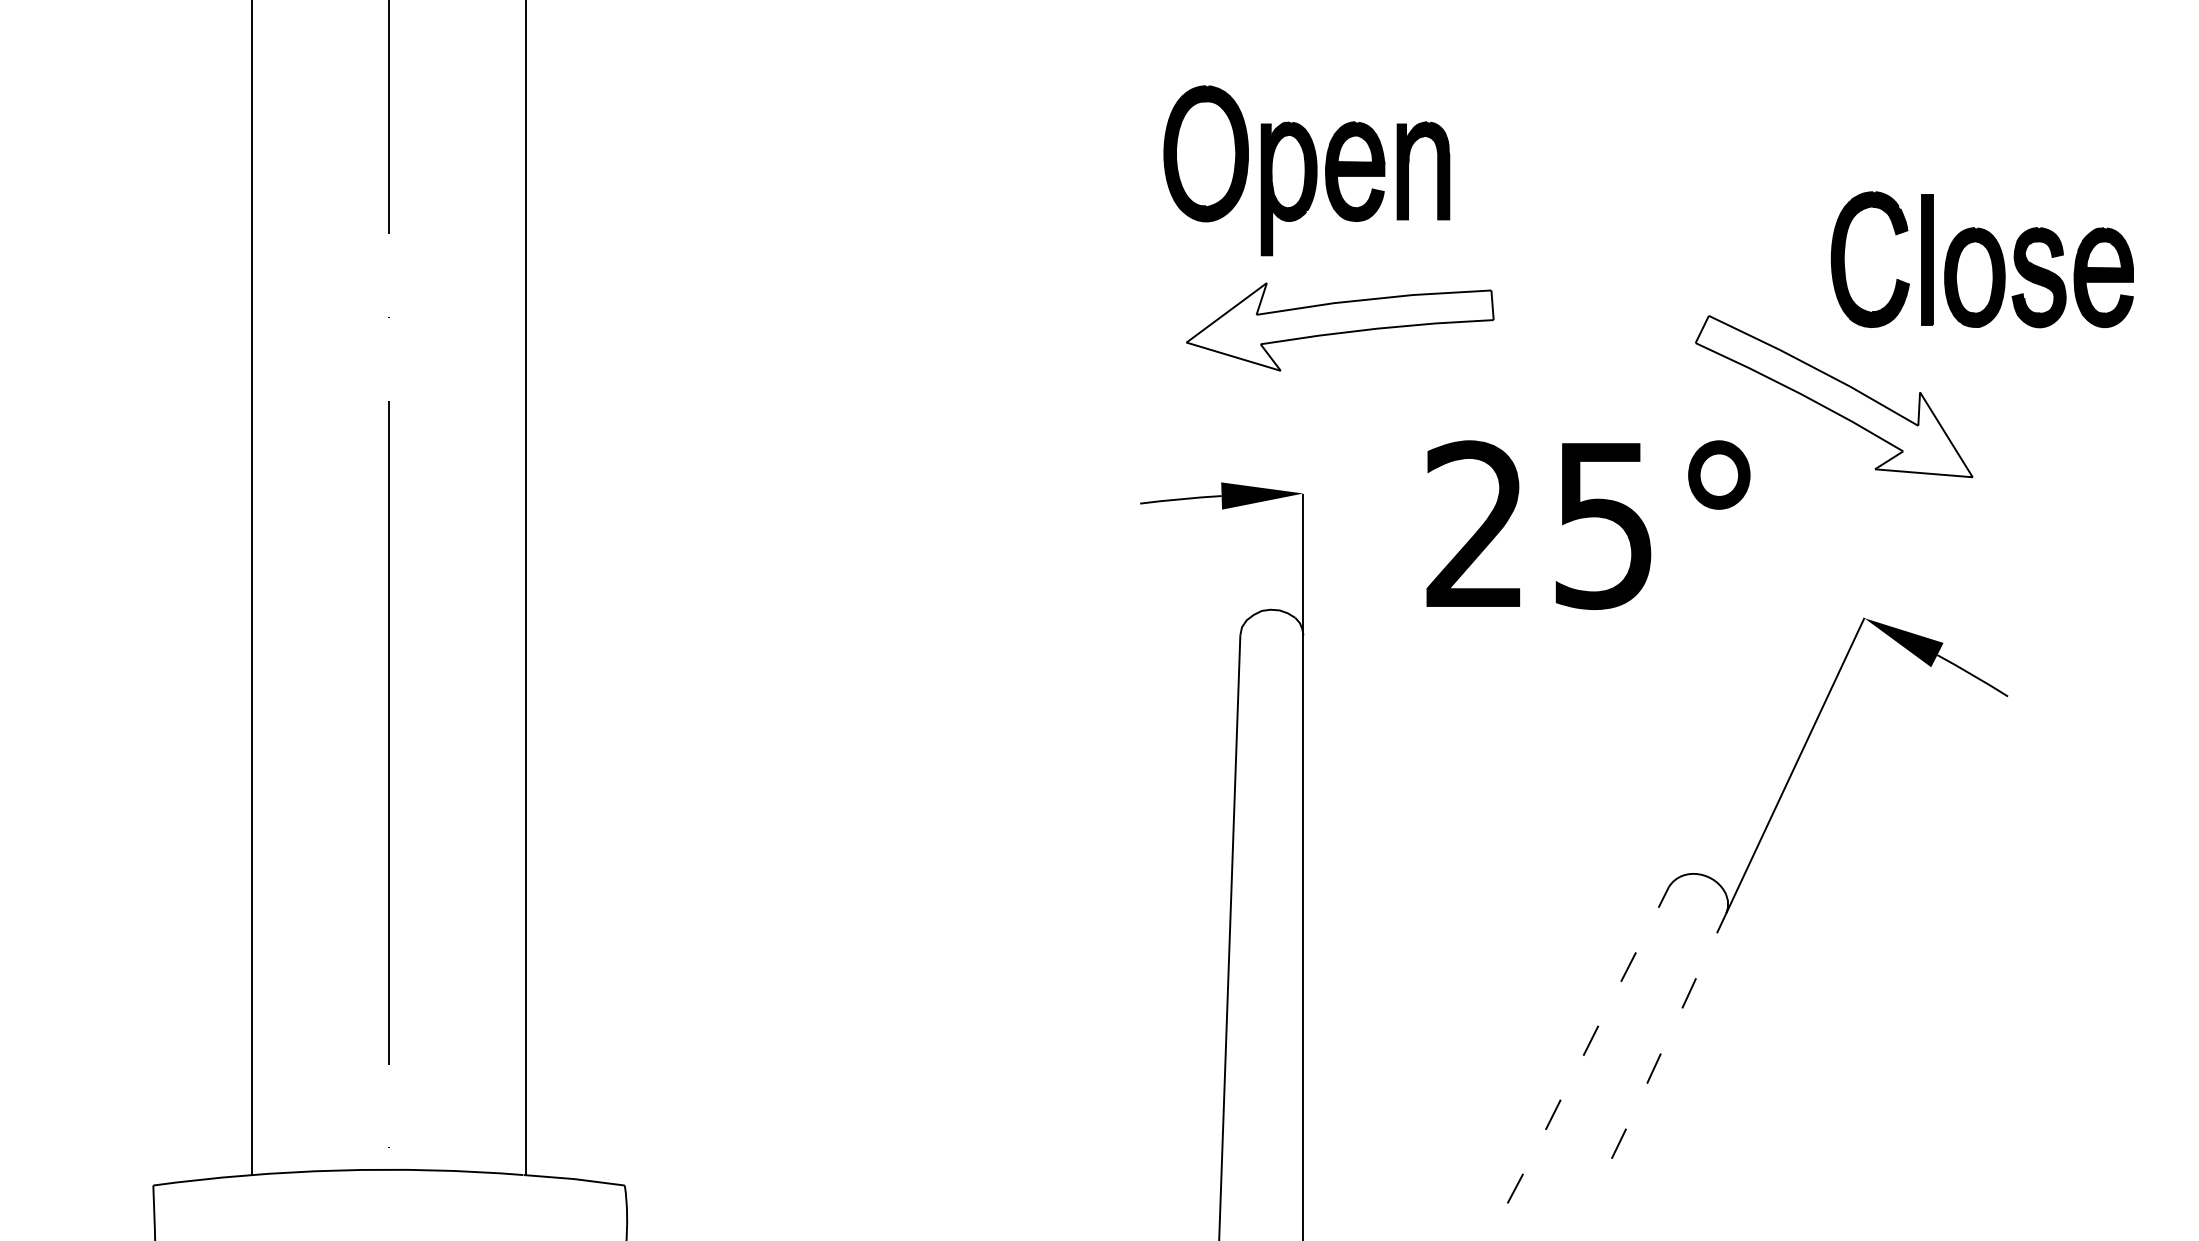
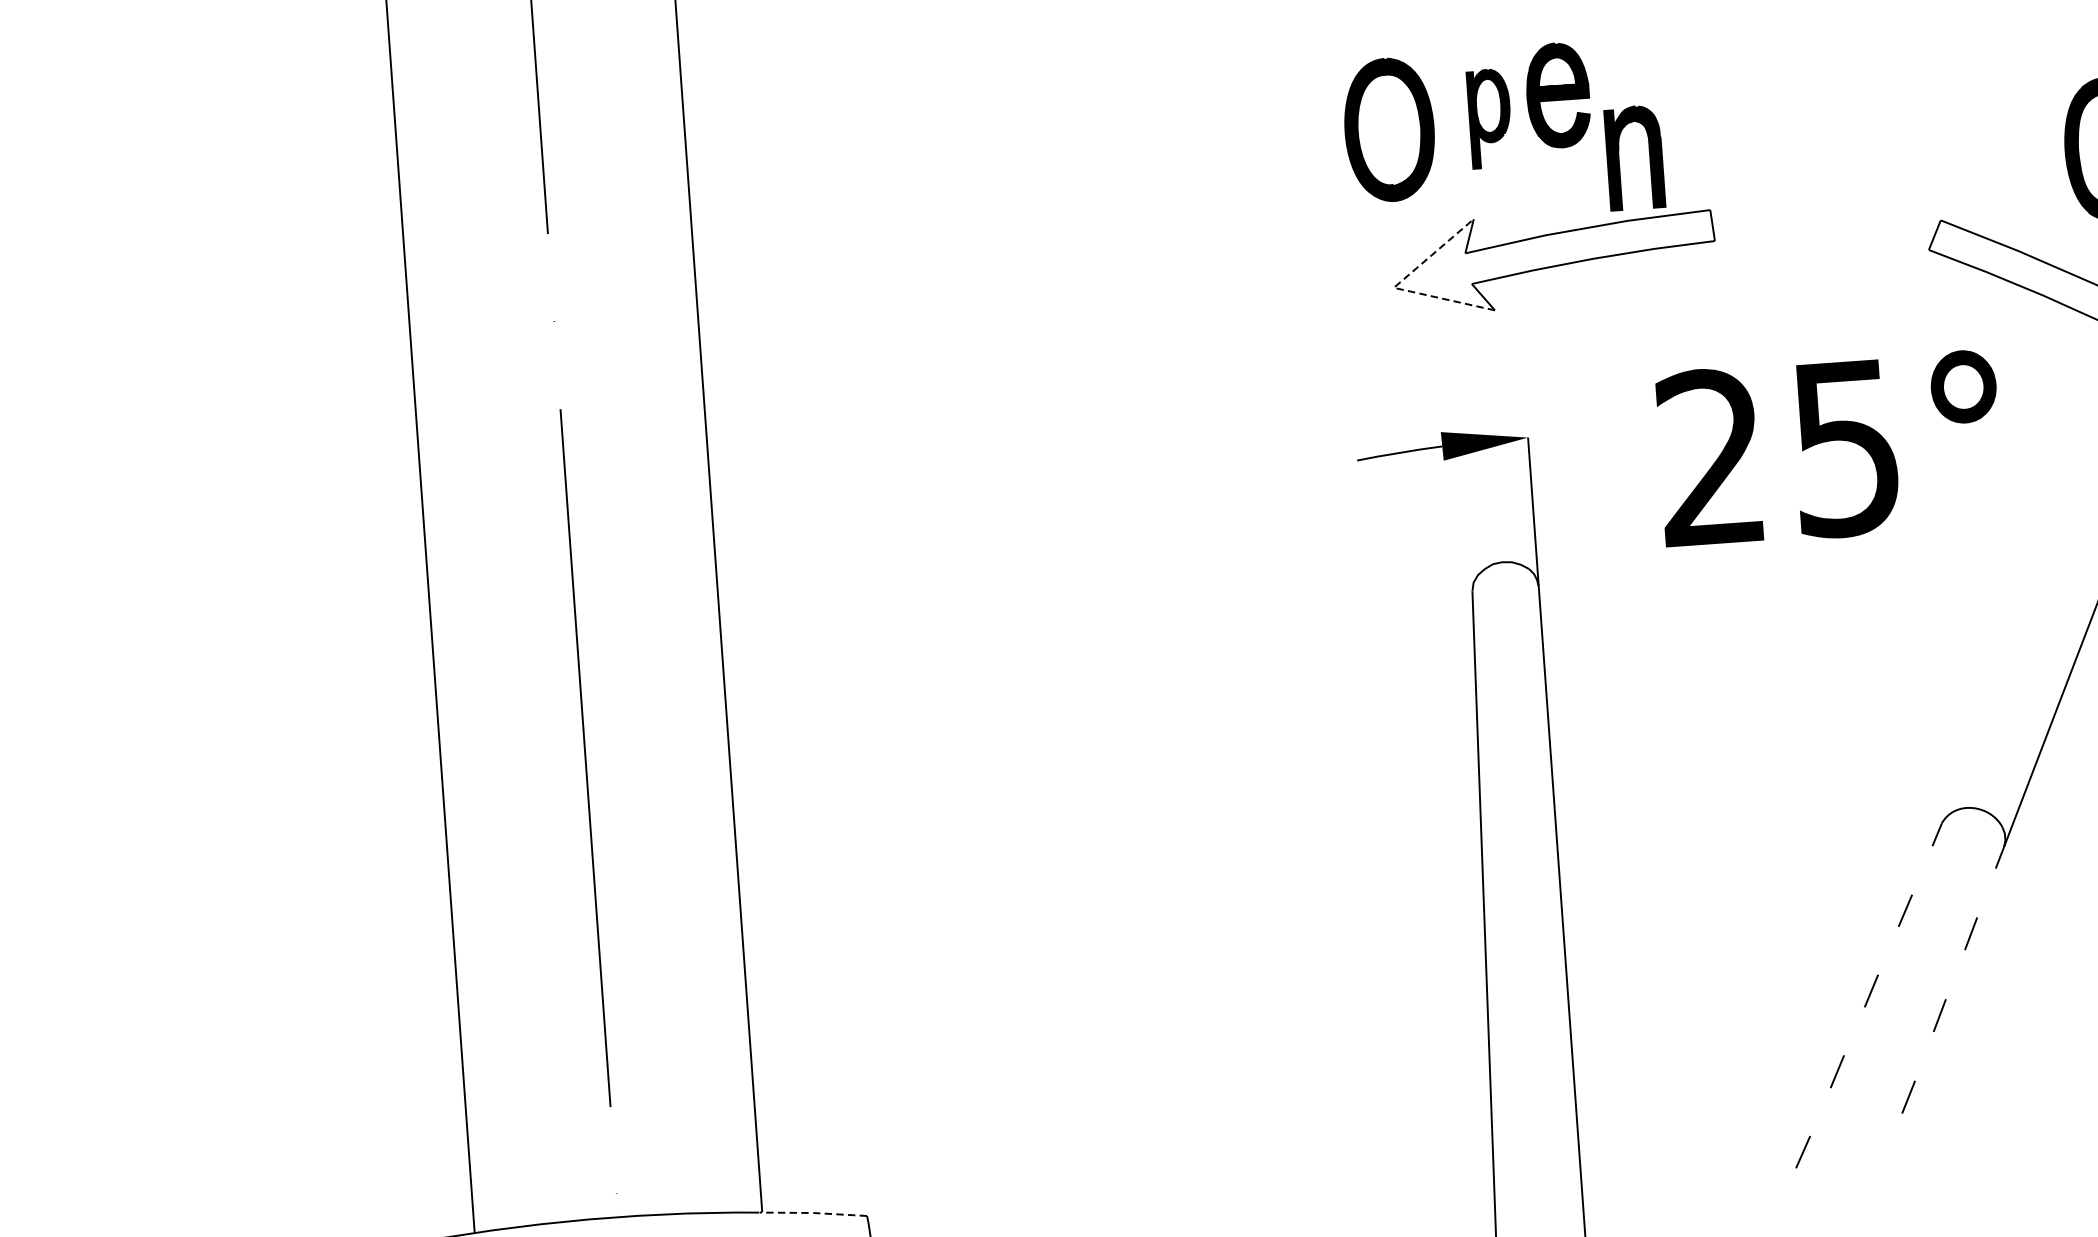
part: (1205, 153) -> (1388, 129), moved
part: (1437, 170) -> (1649, 156), moved
part: (1288, 188) -> (1489, 118), size x0.7
line: (1187, 342) -> (1394, 287), solid -> dashed
line: (574, 1179) -> (813, 1213), solid -> dashed

